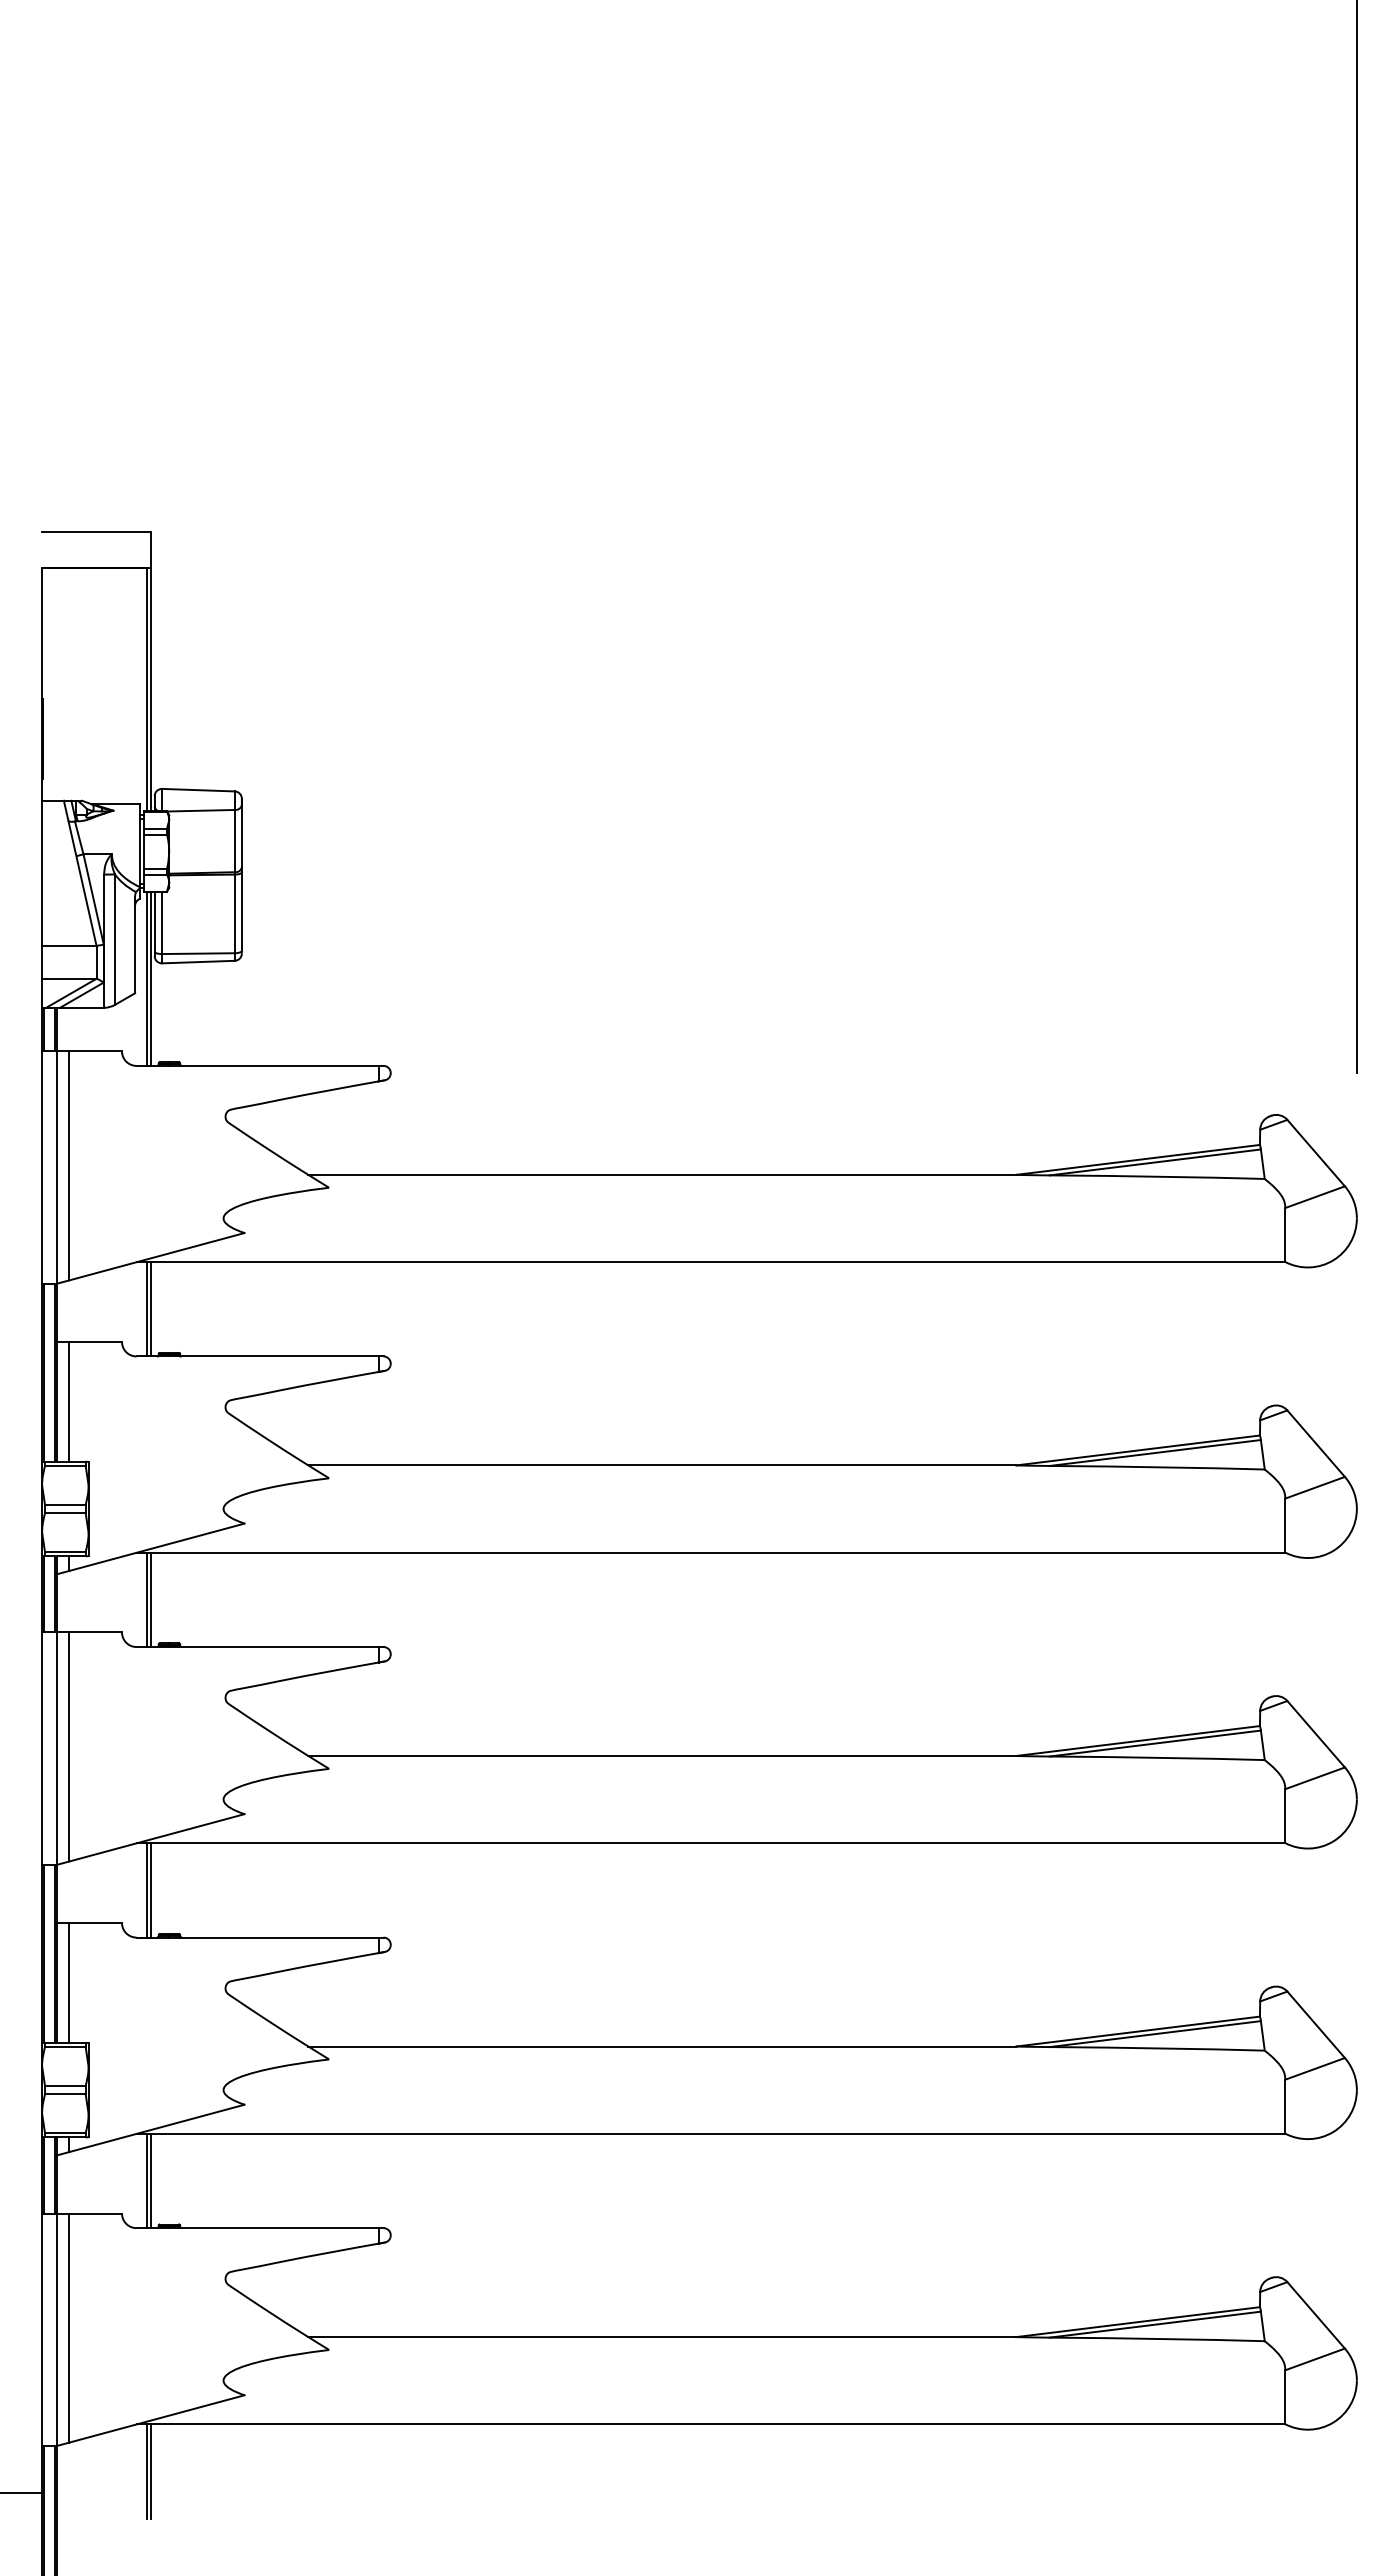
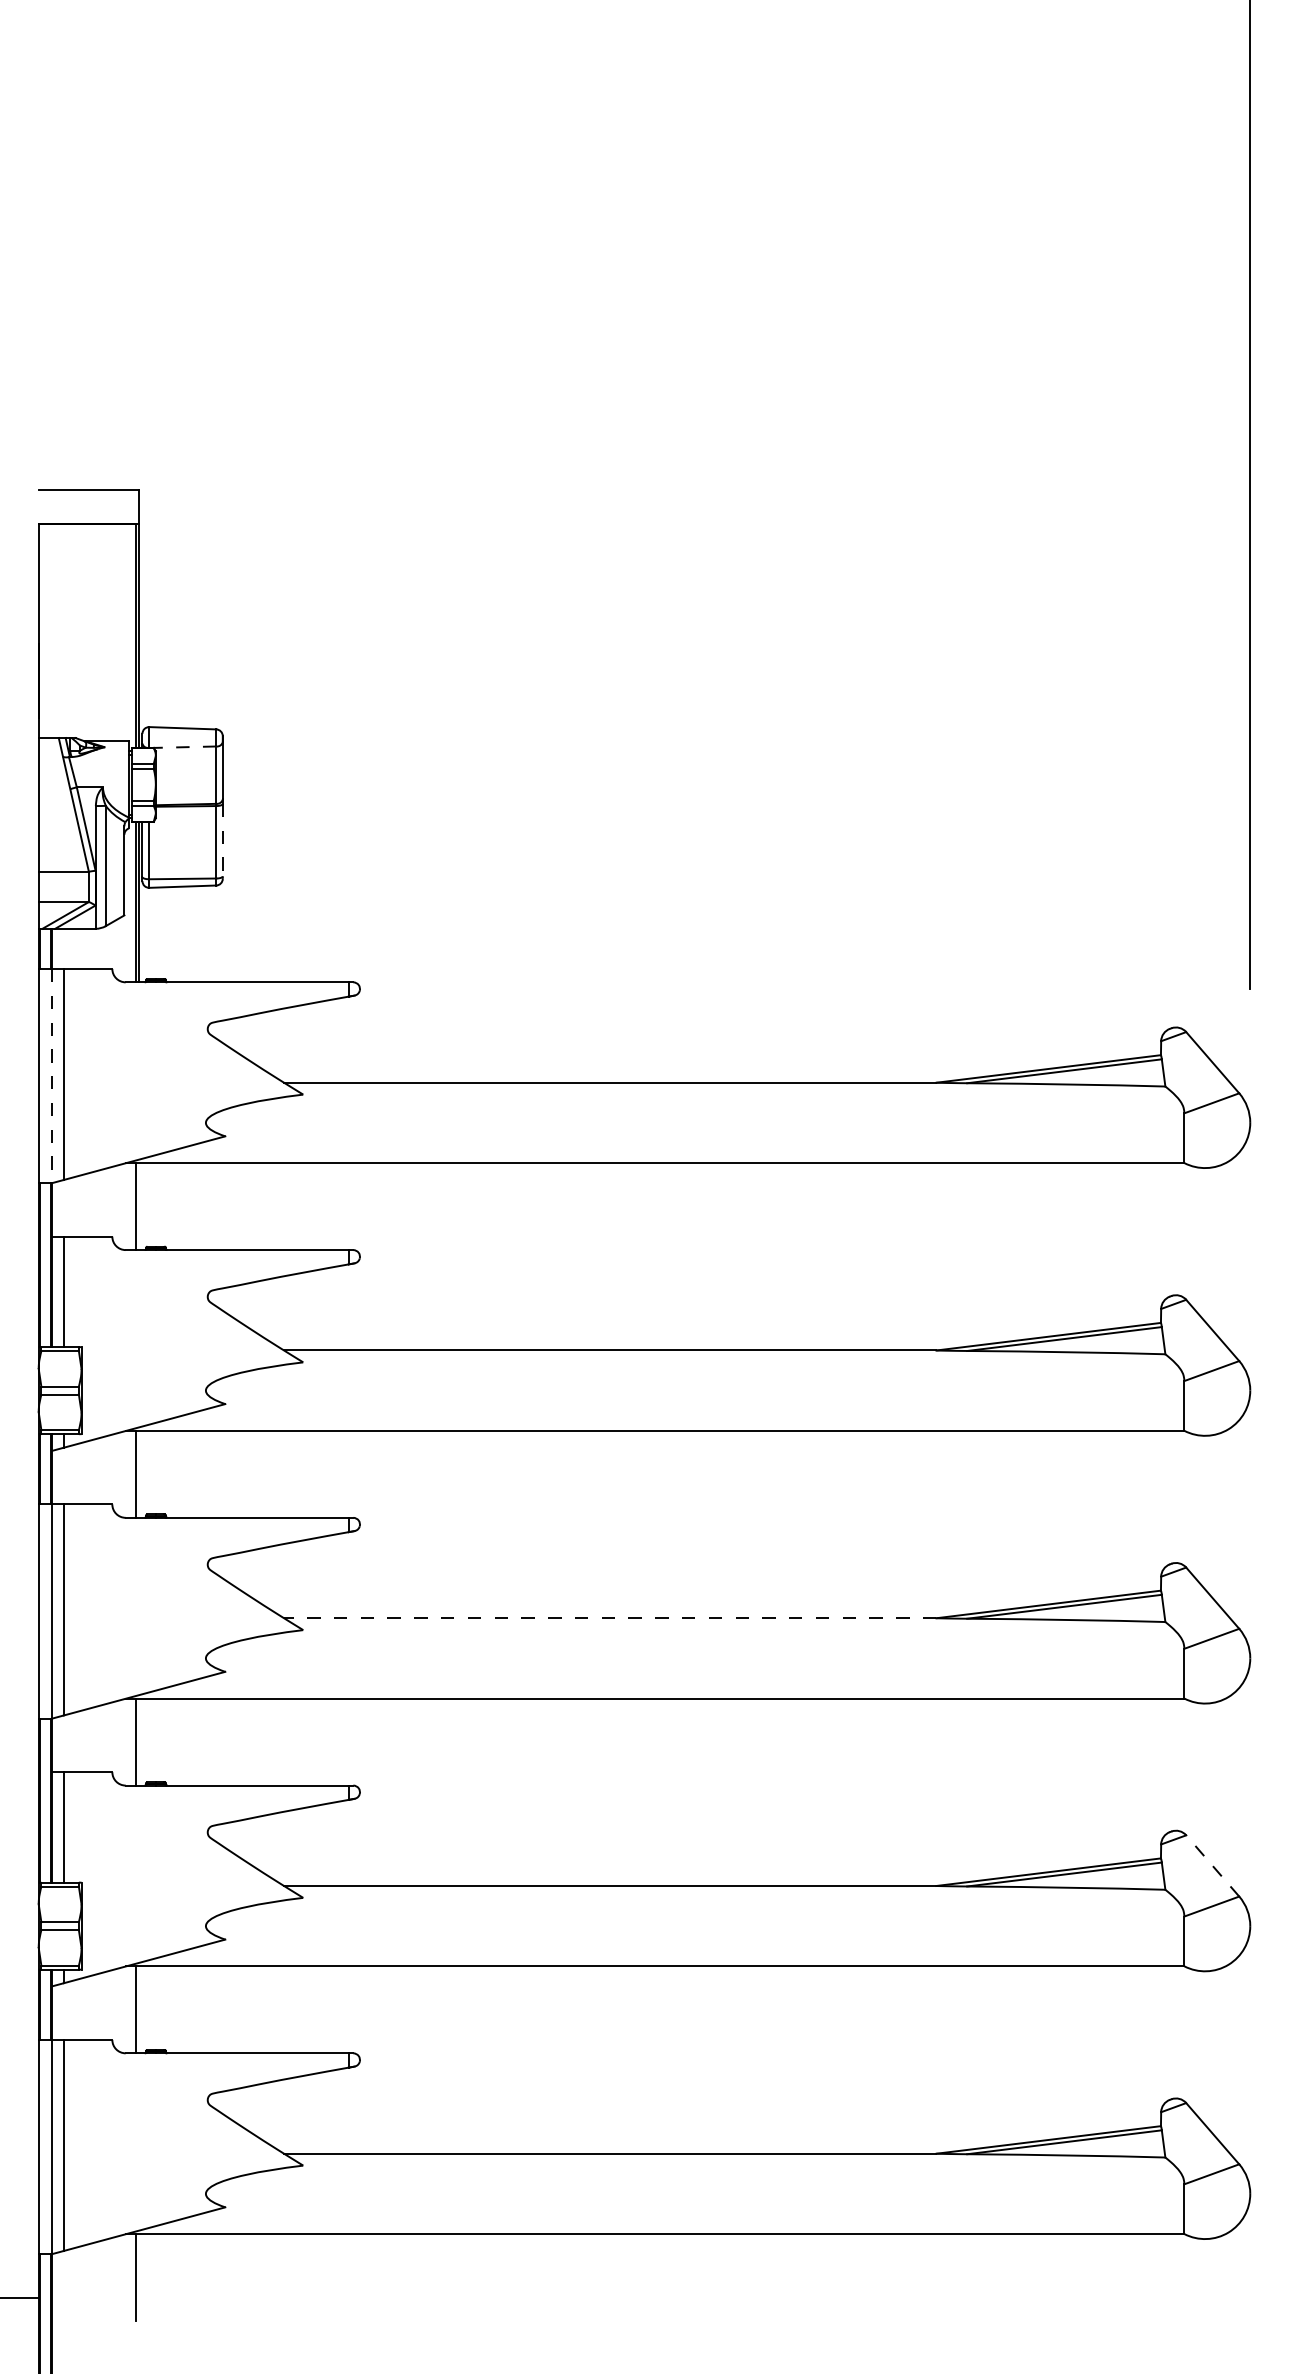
line: (200, 810) -> (184, 746), solid -> dashed
line: (241, 912) -> (222, 840), solid -> dashed
line: (56, 1168) -> (51, 1076), solid -> dashed
line: (151, 1309) -> (139, 1206), removed
line: (151, 1599) -> (139, 1474), removed
line: (662, 1755) -> (610, 1617), solid -> dashed
line: (151, 1890) -> (139, 1742), removed
line: (1316, 2024) -> (1213, 1865), solid -> dashed
line: (151, 2180) -> (139, 2009), removed
line: (151, 2471) -> (139, 2277), removed

